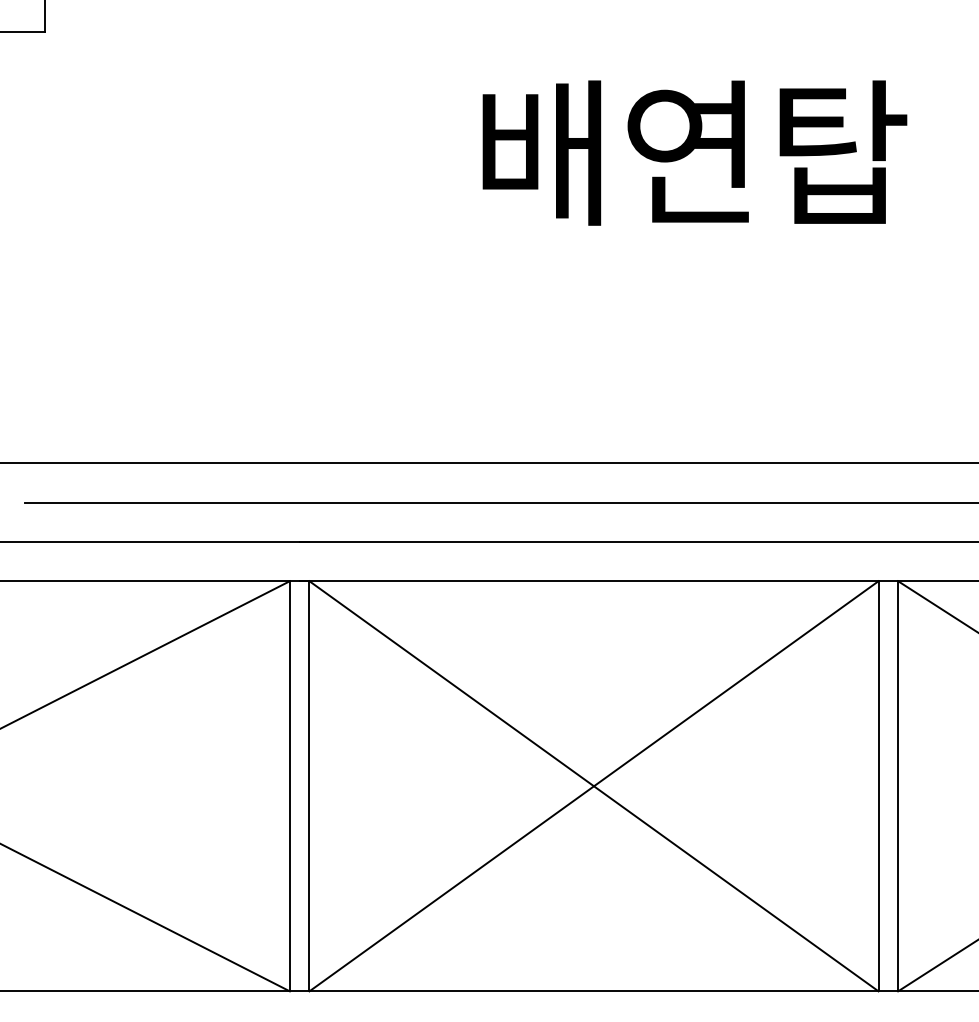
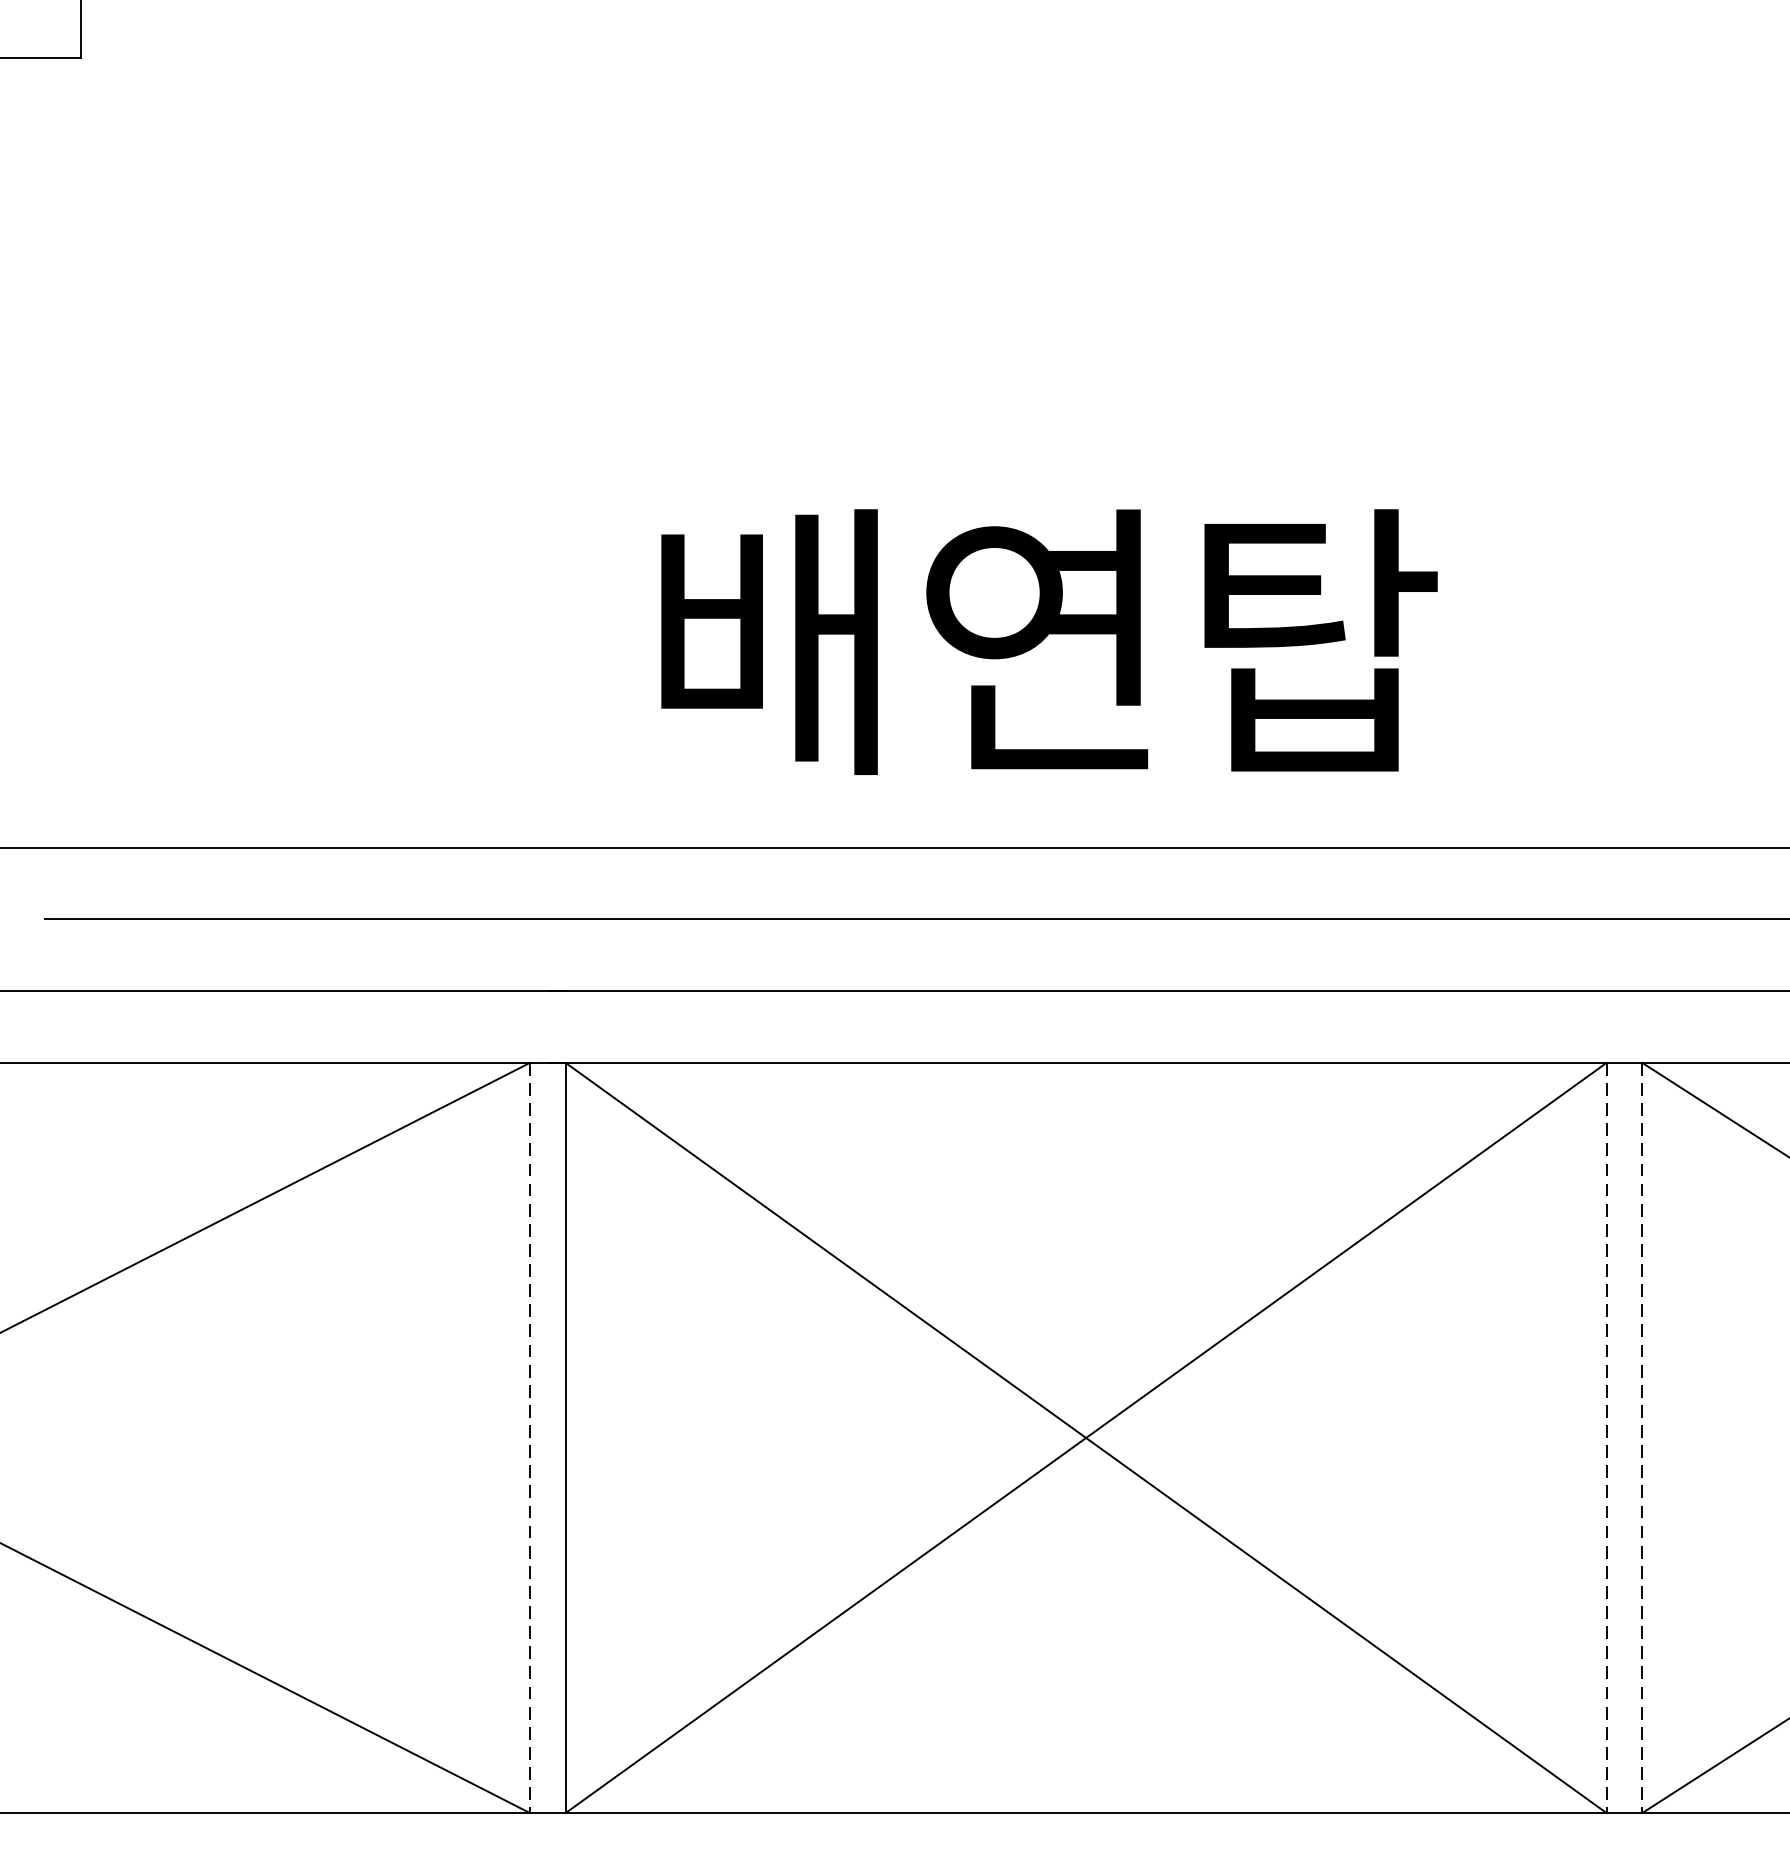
text: (694, 152) -> (1048, 640), moved
line: (289, 786) -> (529, 1438), solid -> dashed
line: (878, 786) -> (1606, 1438), solid -> dashed
line: (898, 786) -> (1643, 1438), solid -> dashed

